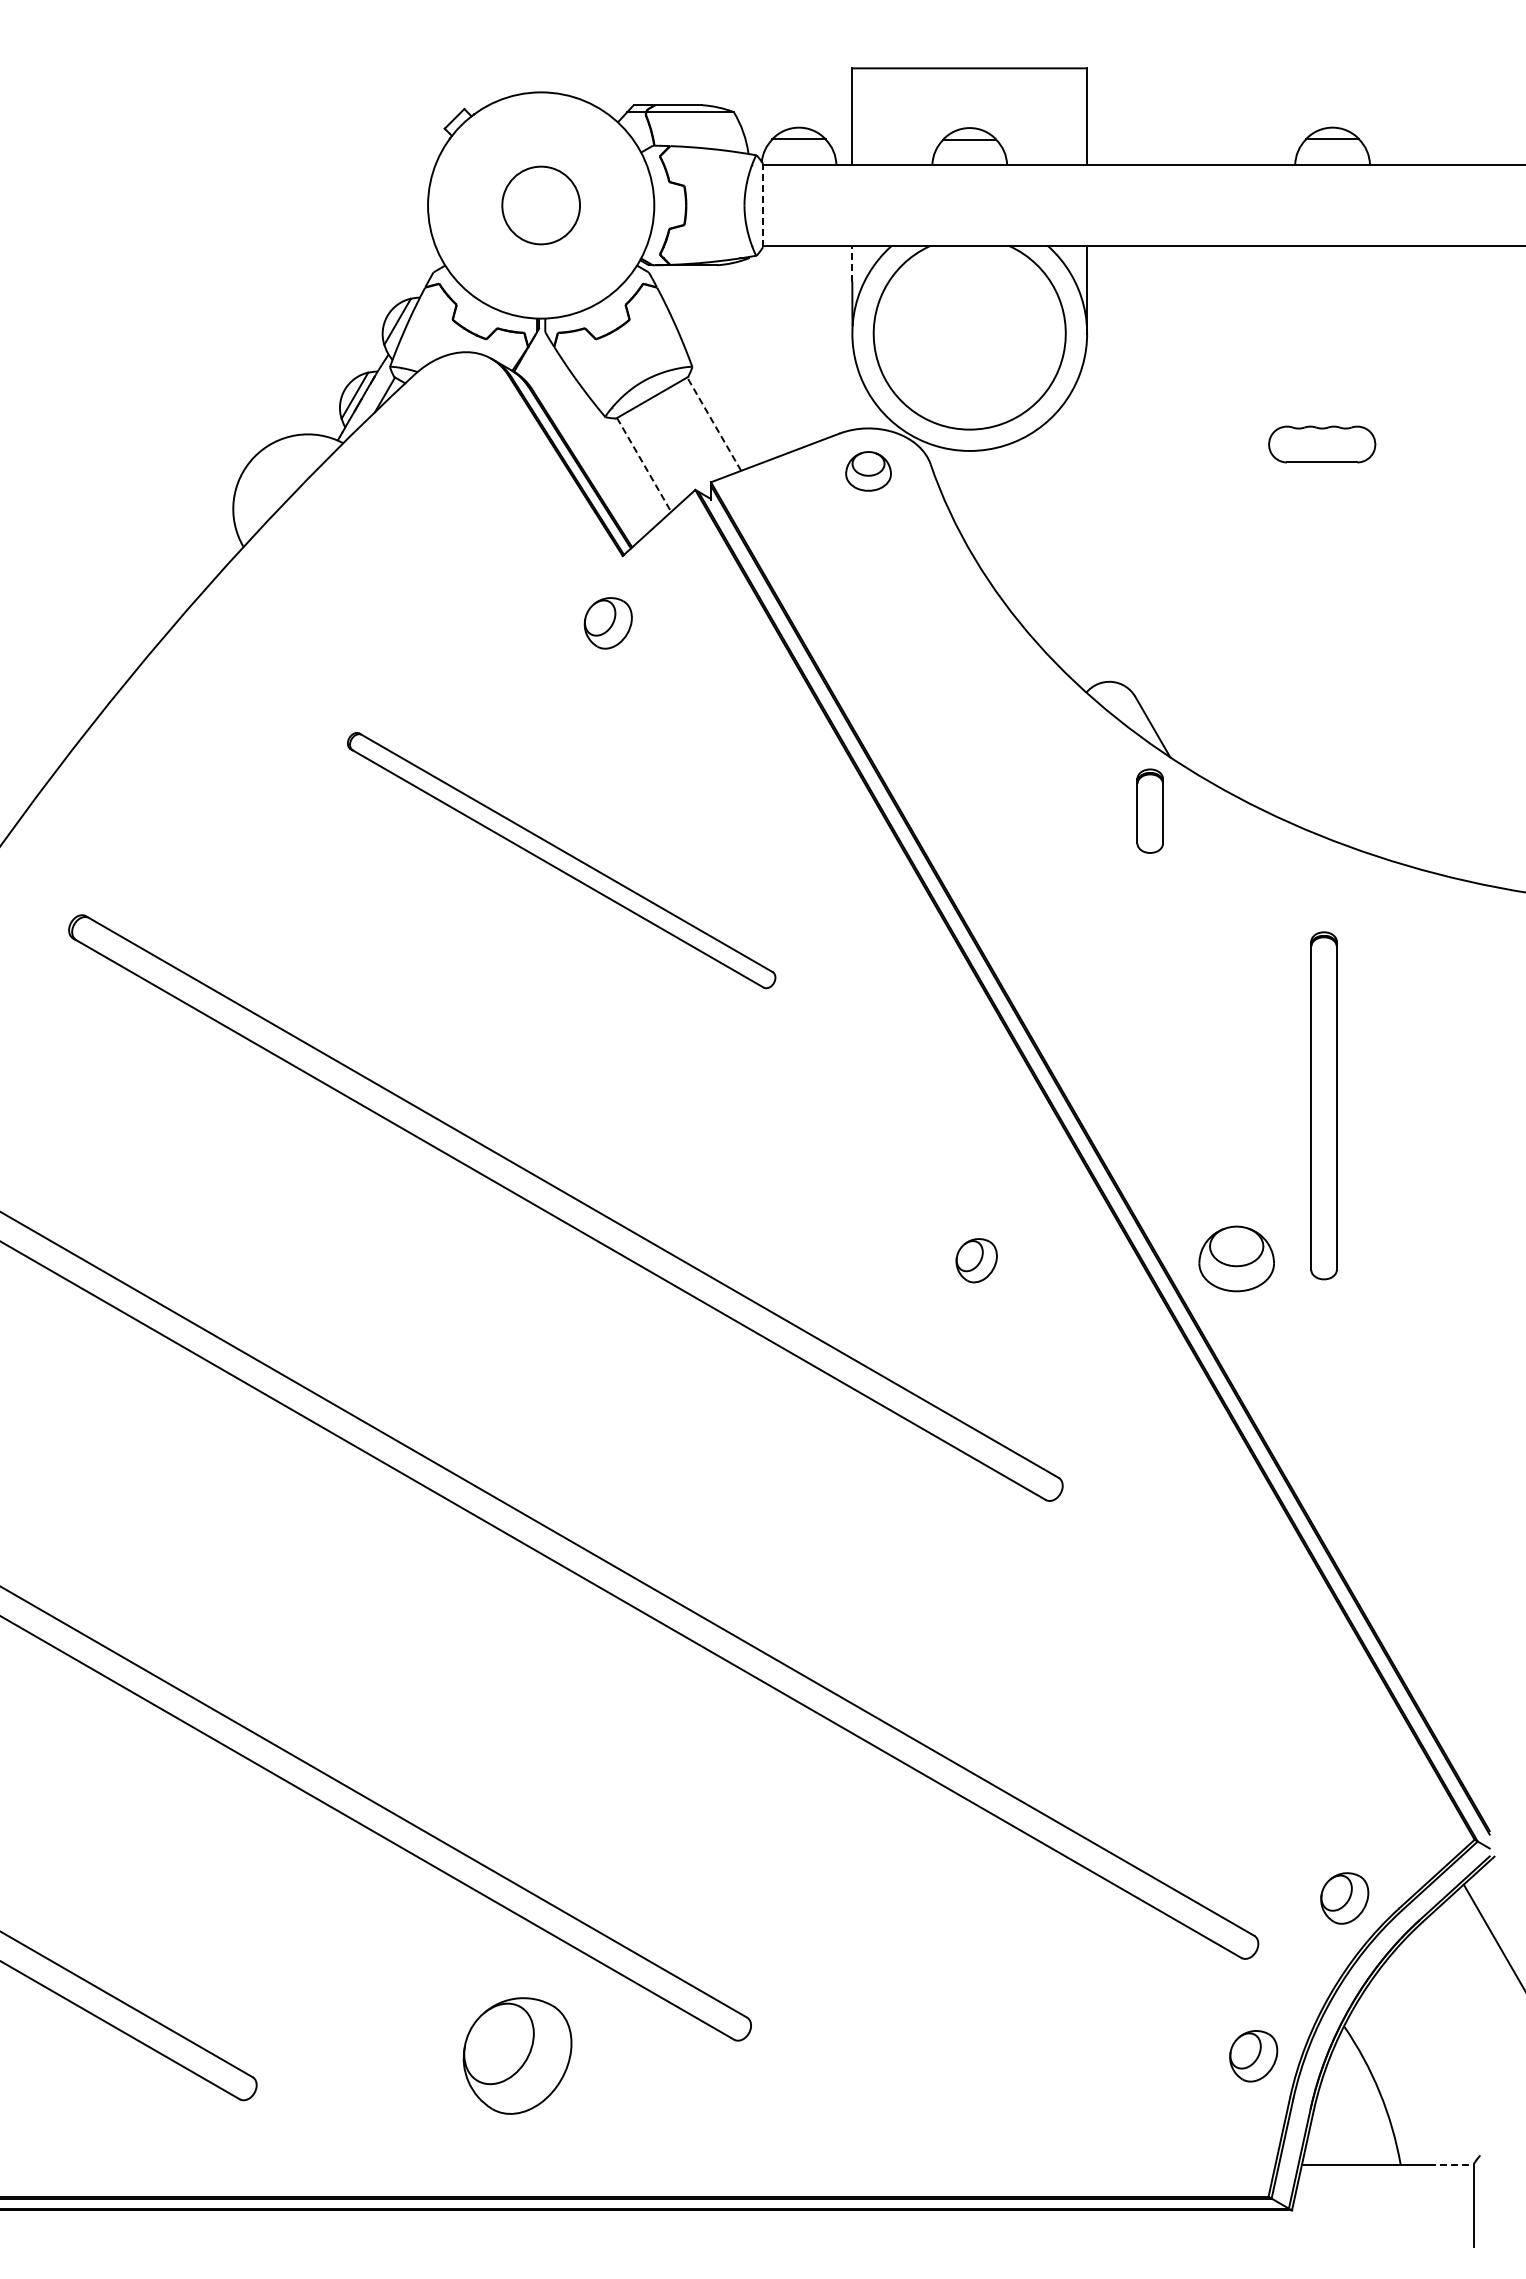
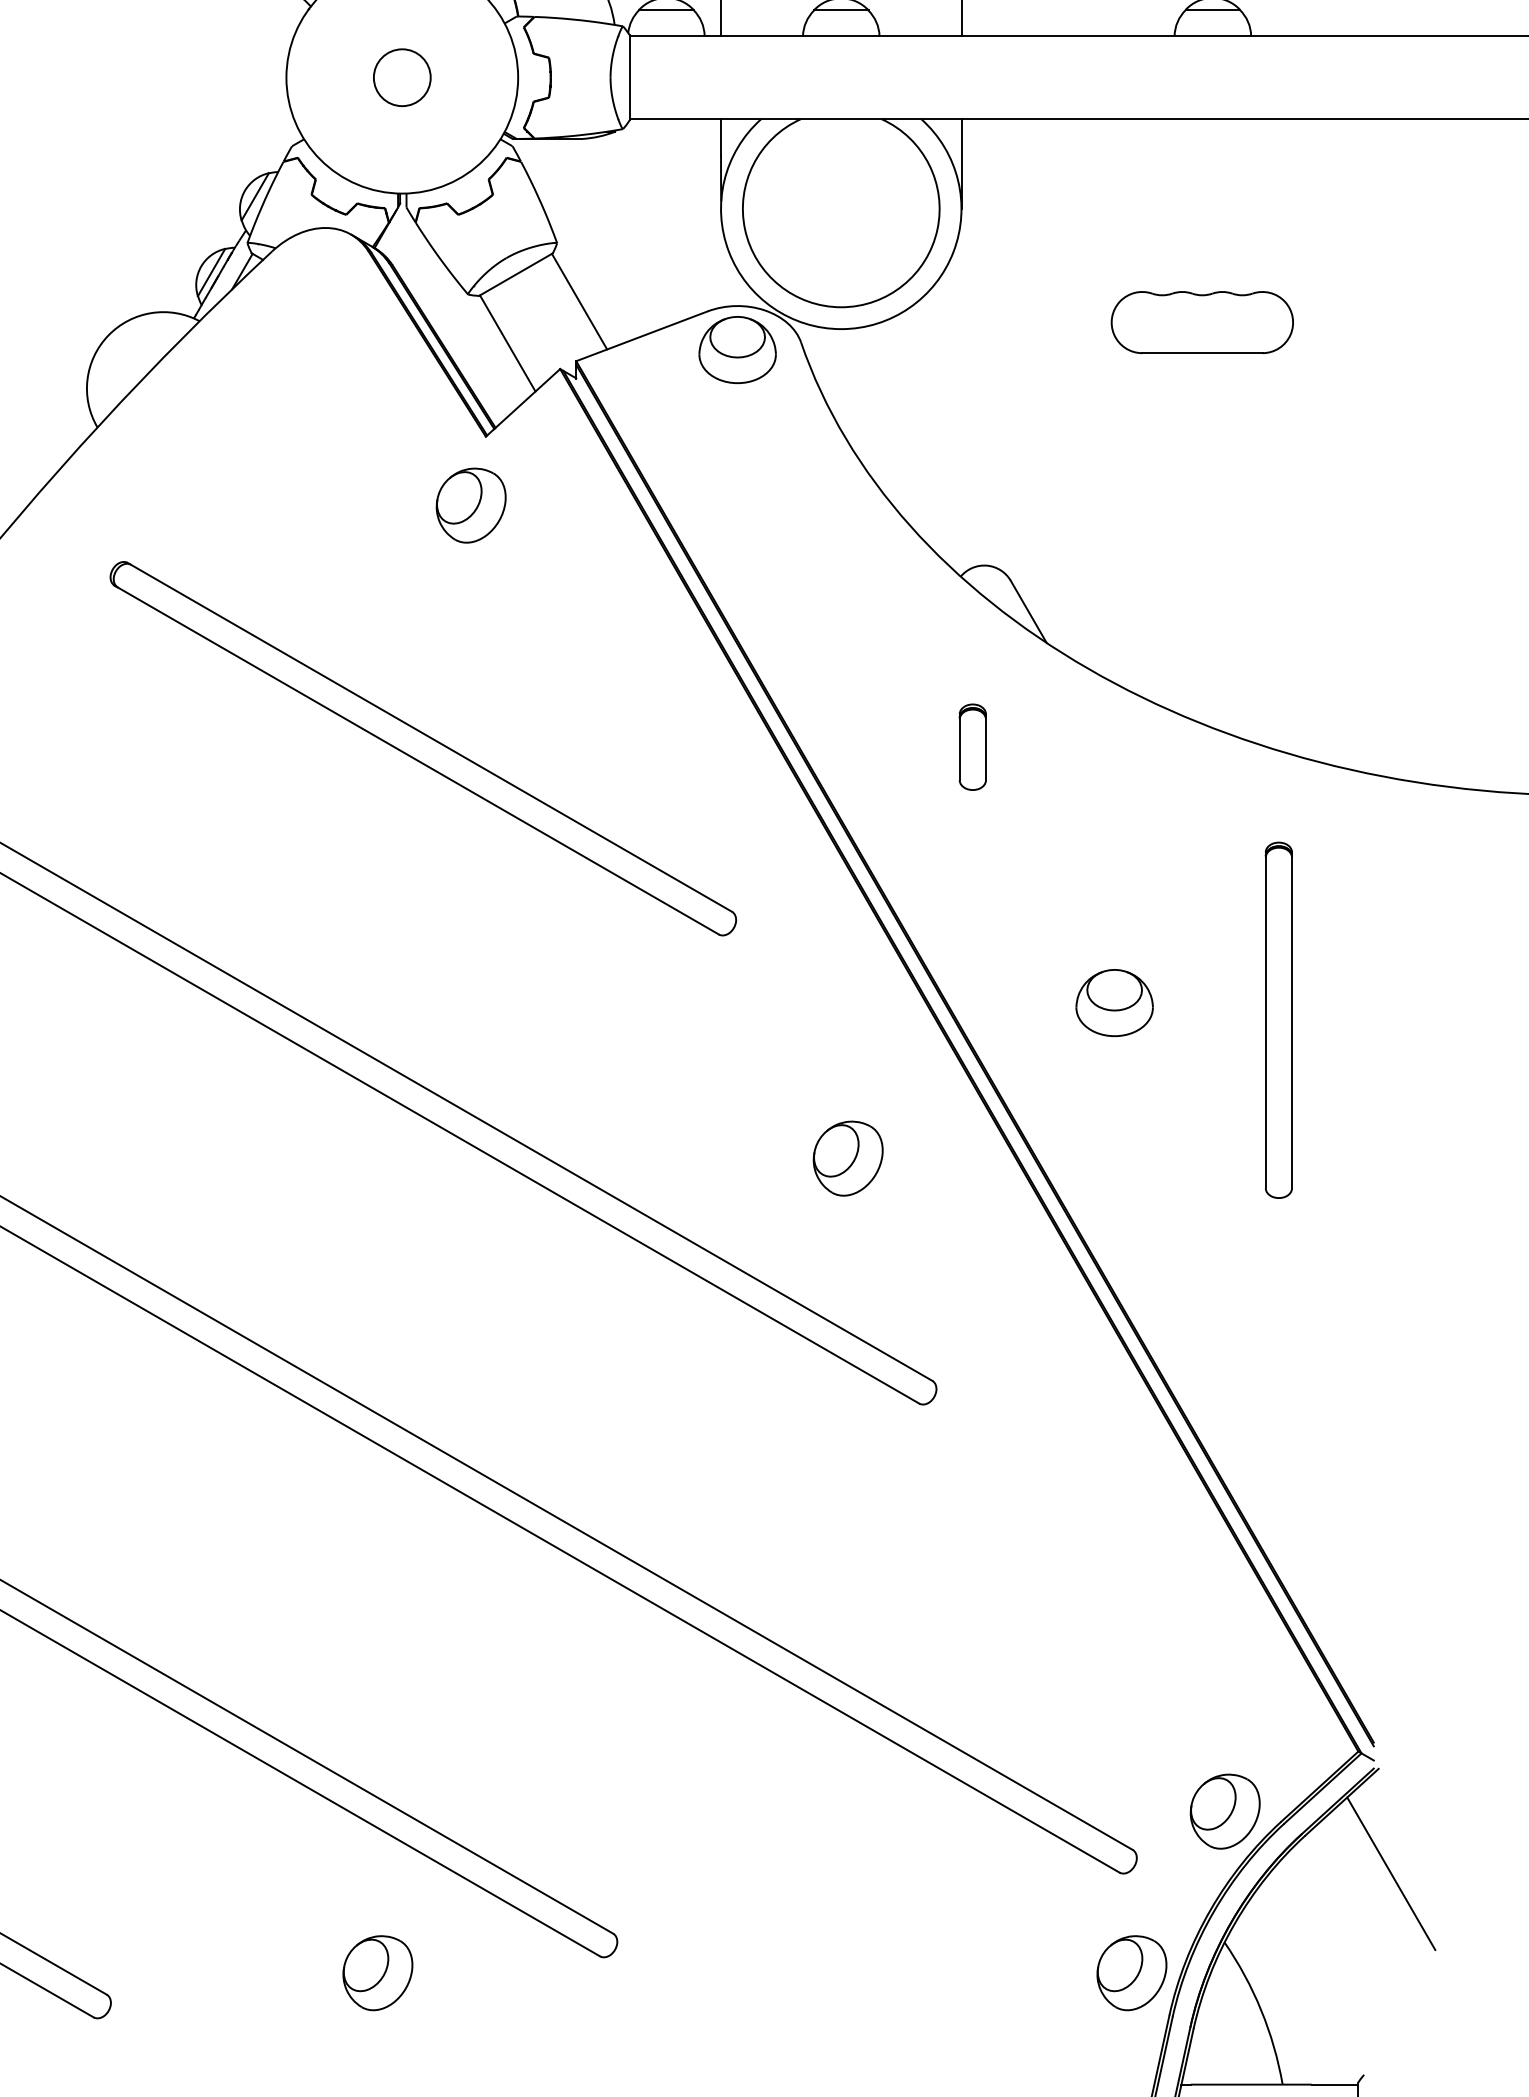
circle: (540, 205) -> (401, 77), size x0.71
line: (763, 205) -> (630, 77), dashed -> solid
line: (852, 263) -> (721, 137), dashed -> solid
line: (714, 424) -> (579, 302), dashed -> solid
part: (1321, 444) -> (1201, 322), size x1.67
line: (644, 465) -> (508, 344), dashed -> solid
part: (868, 471) -> (737, 350), size x1.67
part: (607, 623) -> (470, 505), size x1.43
part: (1149, 810) -> (972, 746), moved
part: (561, 860) -> (423, 748), size x1.43
part: (1323, 1105) -> (1278, 1019), moved
part: (1236, 1258) -> (1114, 1002), moved
part: (976, 1260) -> (848, 1158), size x1.67
part: (1344, 1898) -> (1225, 1811), size x1.43
part: (516, 2056) -> (377, 1973), size x0.62
part: (1253, 2056) -> (1131, 1973), size x1.43
line: (1451, 2164) -> (1334, 2084), dashed -> solid

